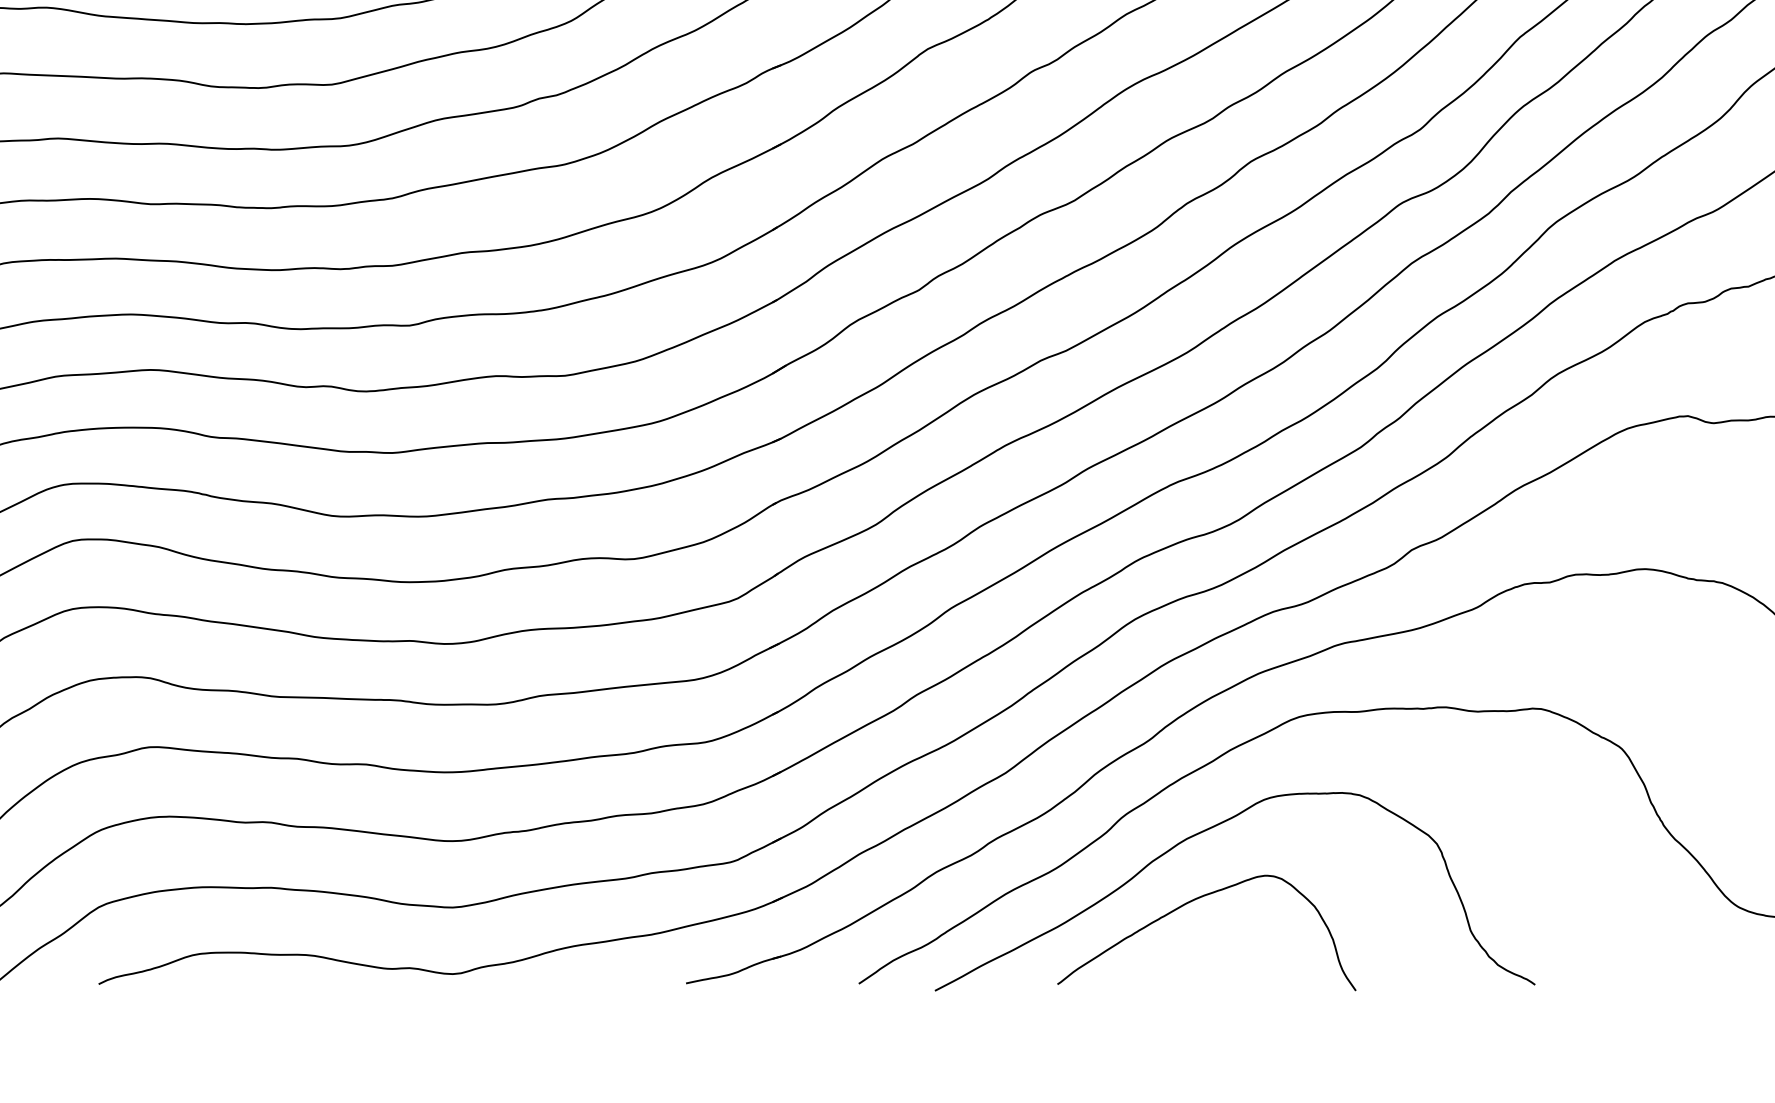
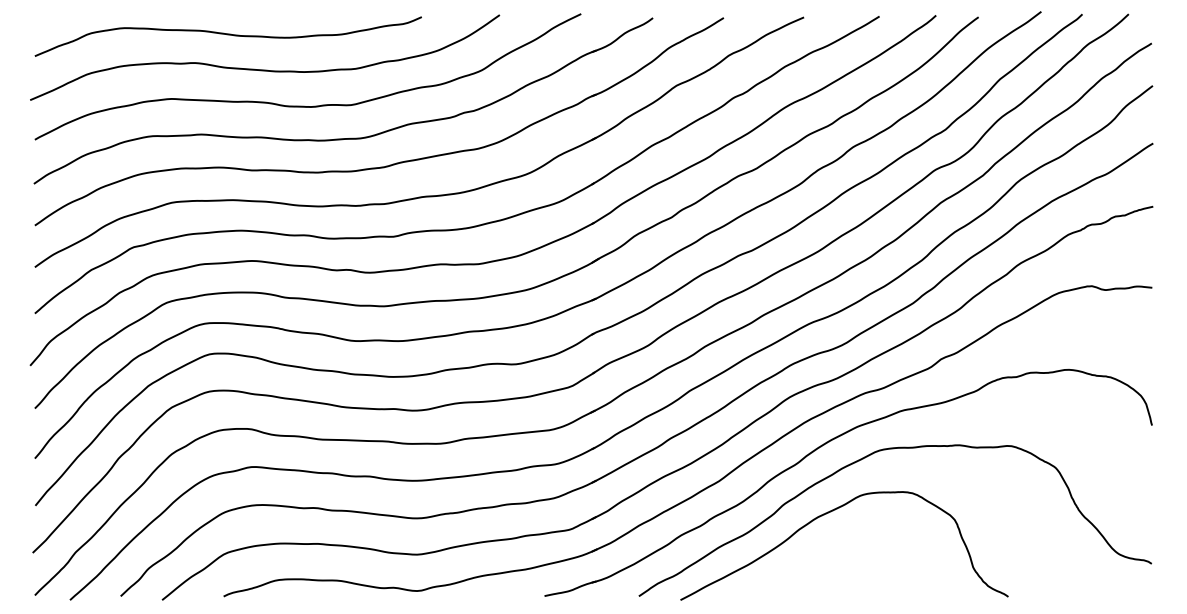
curve: (1191, 903) -> (820, 552), removed

